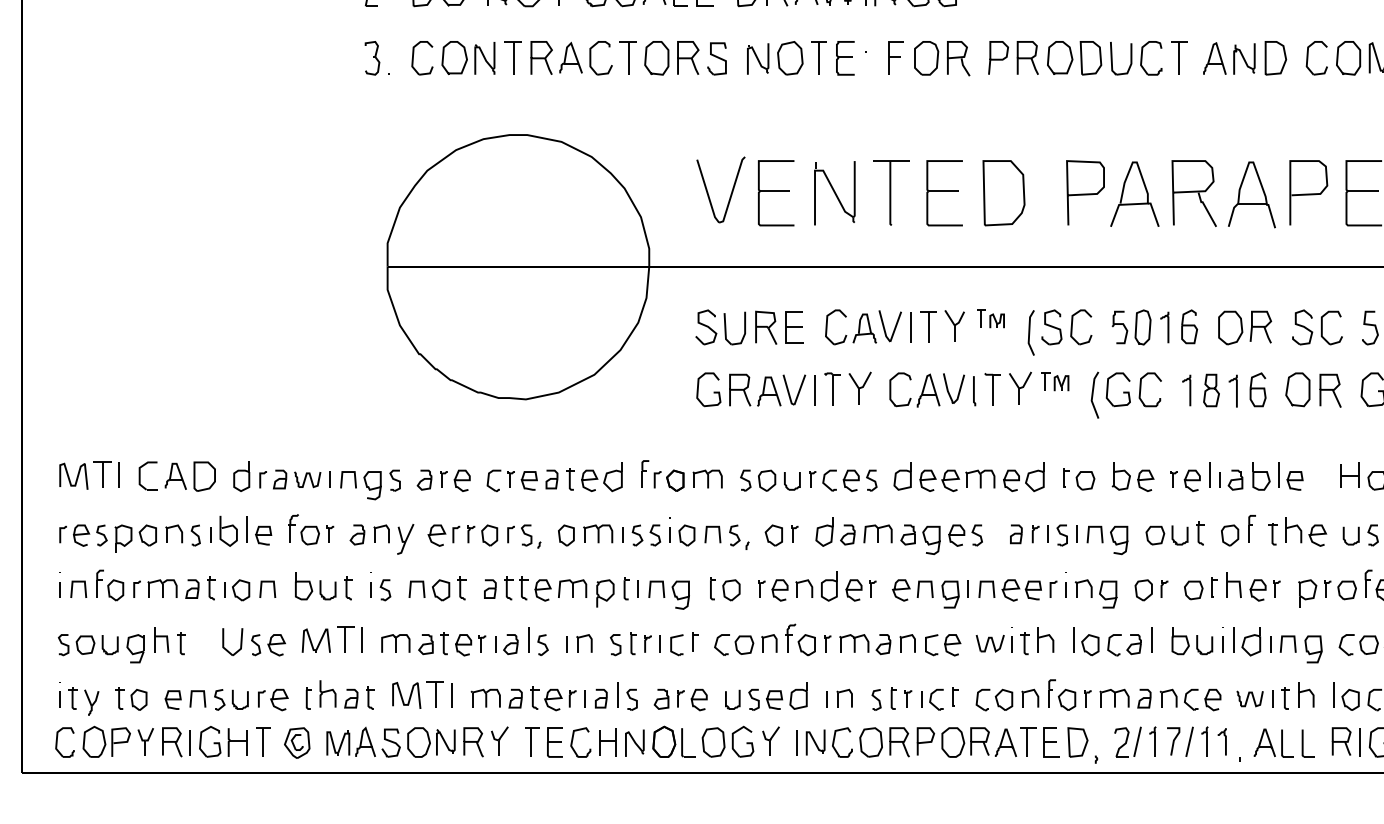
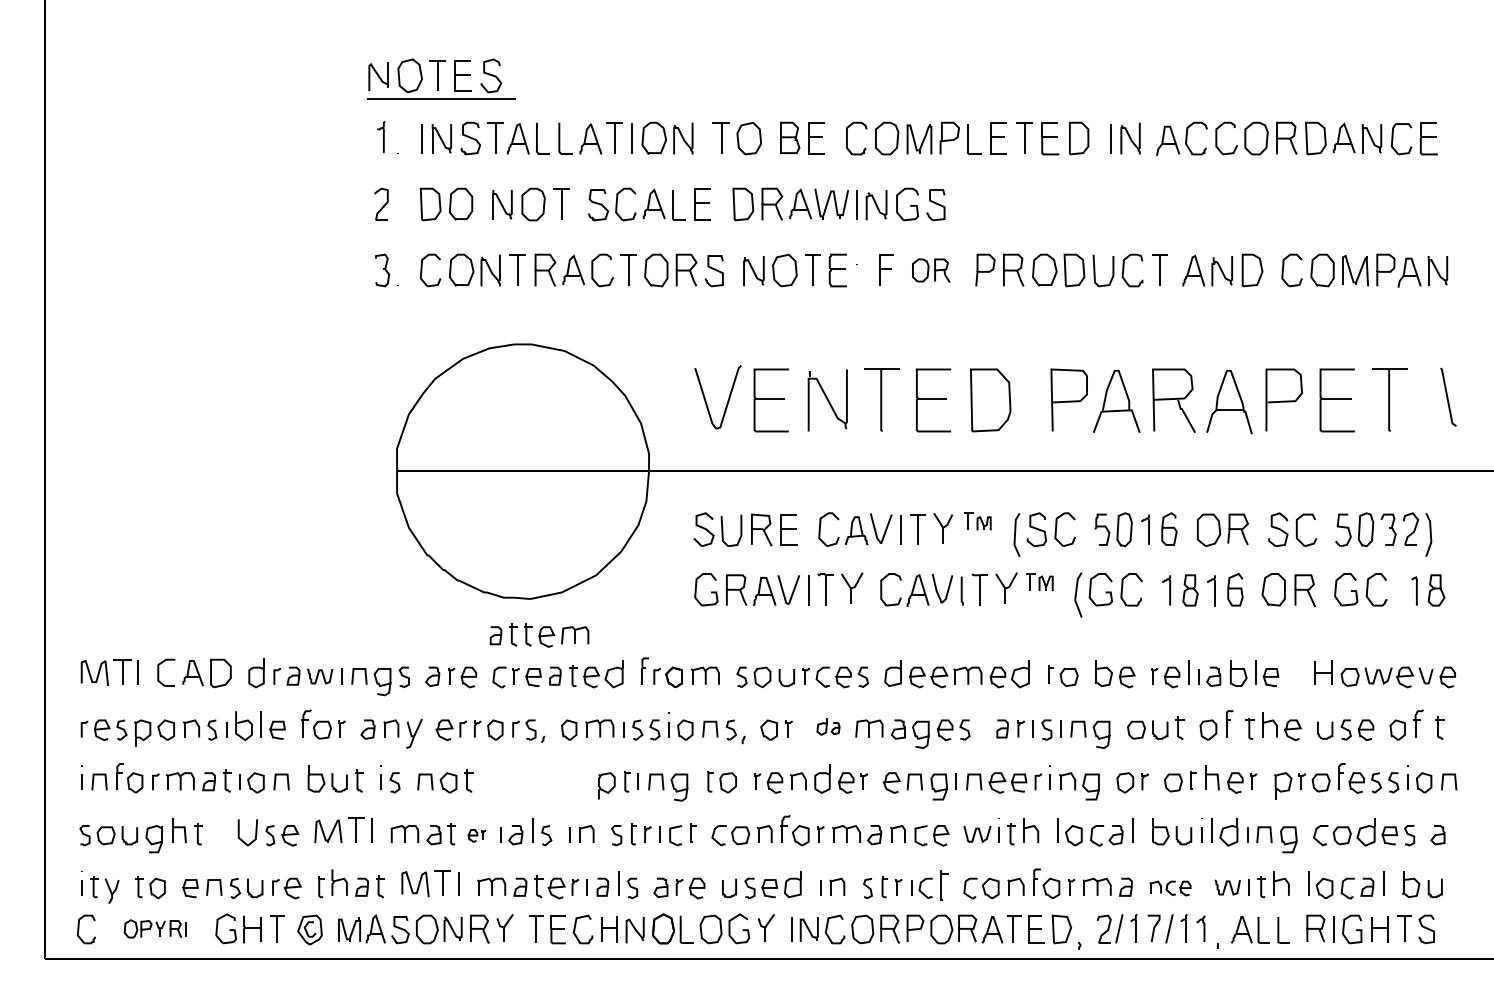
part: (942, 58) -> (931, 270), size x0.7
part: (835, 531) -> (828, 726), size x0.6
part: (535, 588) -> (539, 635), moved
part: (470, 644) -> (476, 835), size x0.6
part: (954, 696) -> (943, 885), size x1.6
part: (1190, 699) -> (1170, 888), size x0.7
part: (136, 741) -> (155, 928), size x0.6

